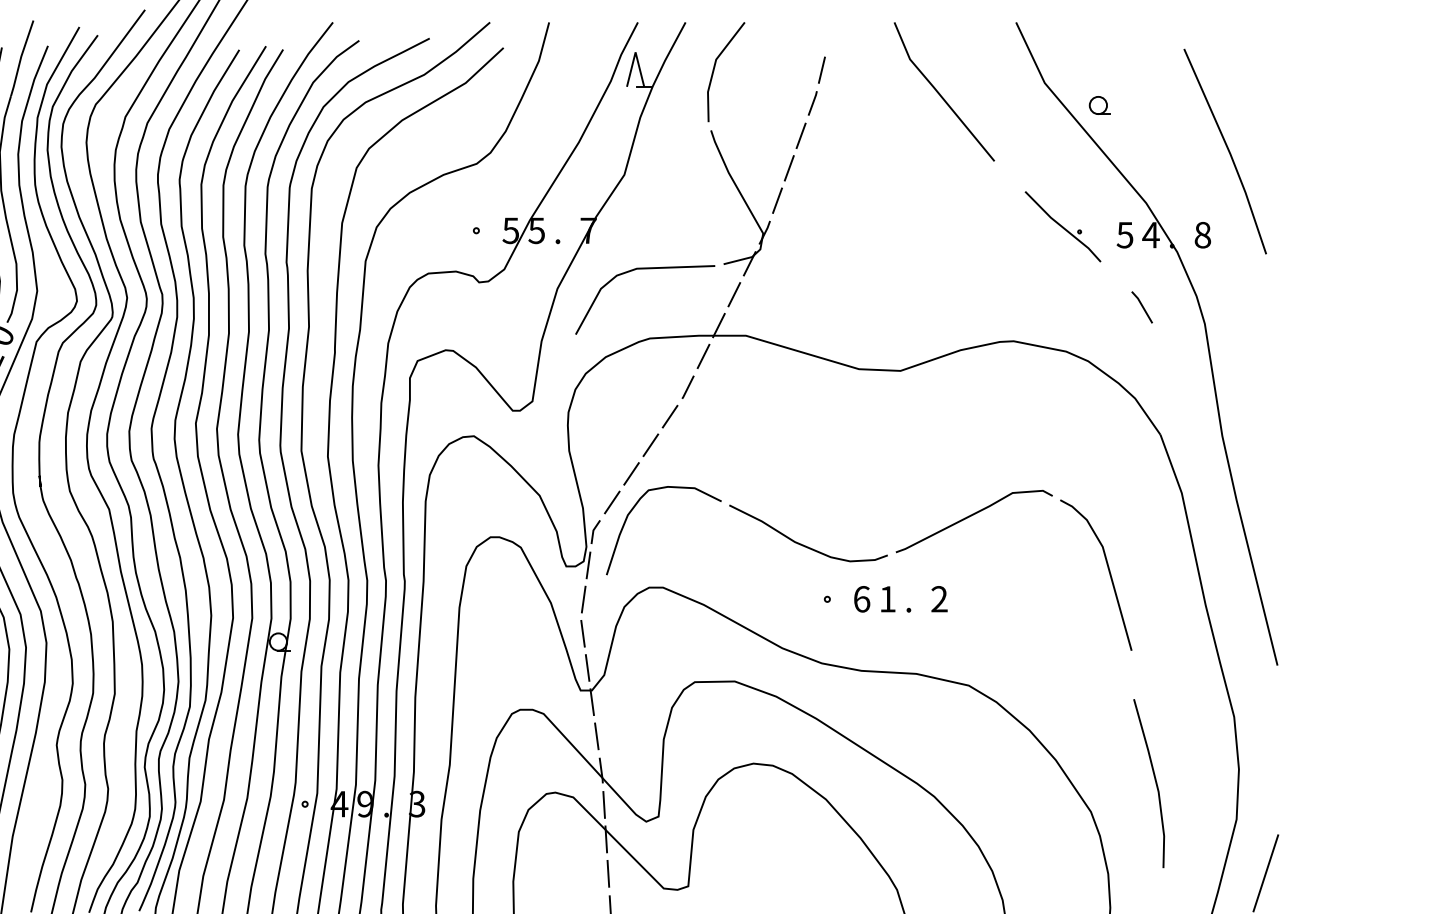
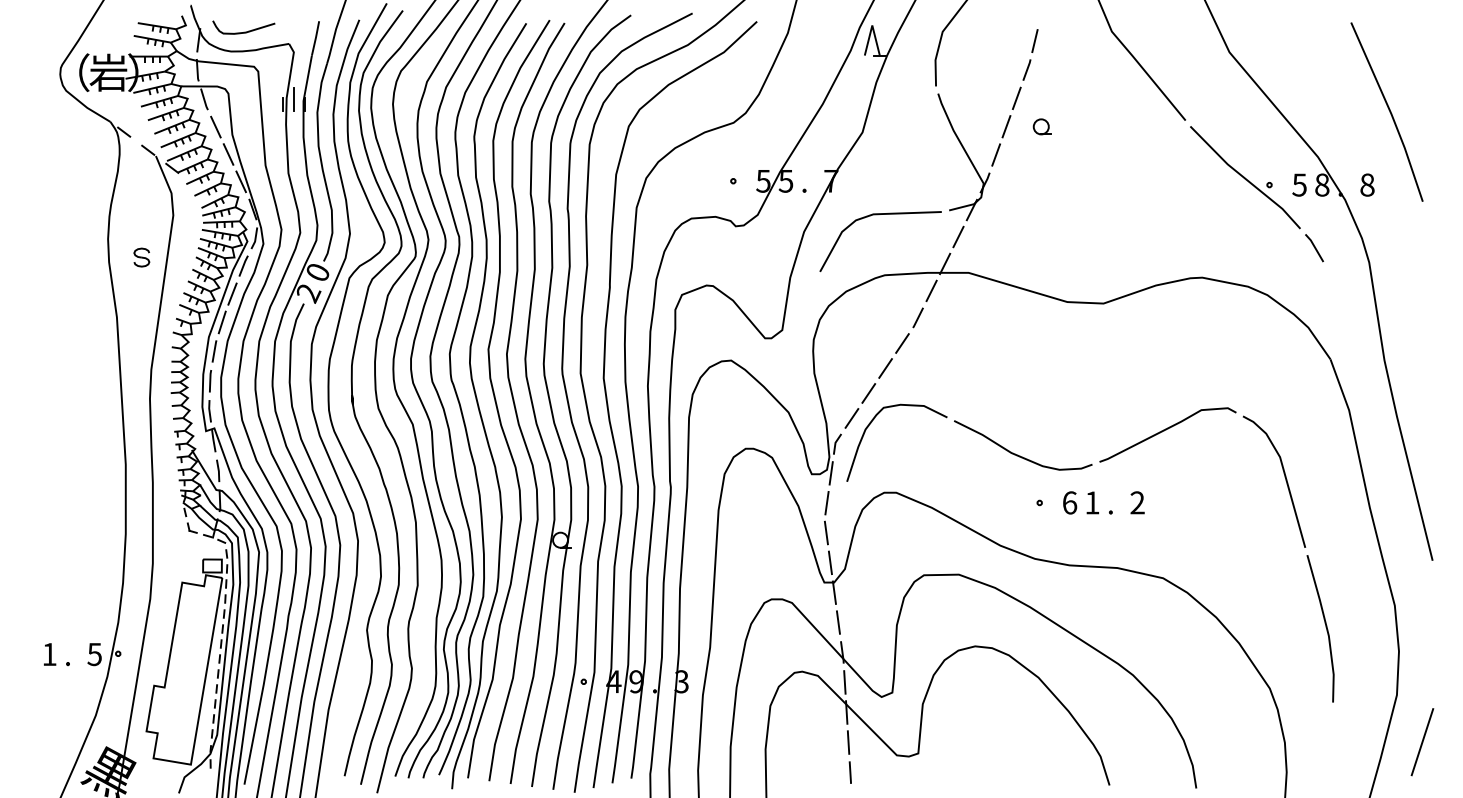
part: (1098, 105) -> (1041, 126), moved
part: (1063, 226) -> (1245, 177), size x1.67
text: (1150, 234) -> (1321, 184), 4 -> 8
line: (1154, 782) -> (1325, 627), moved

